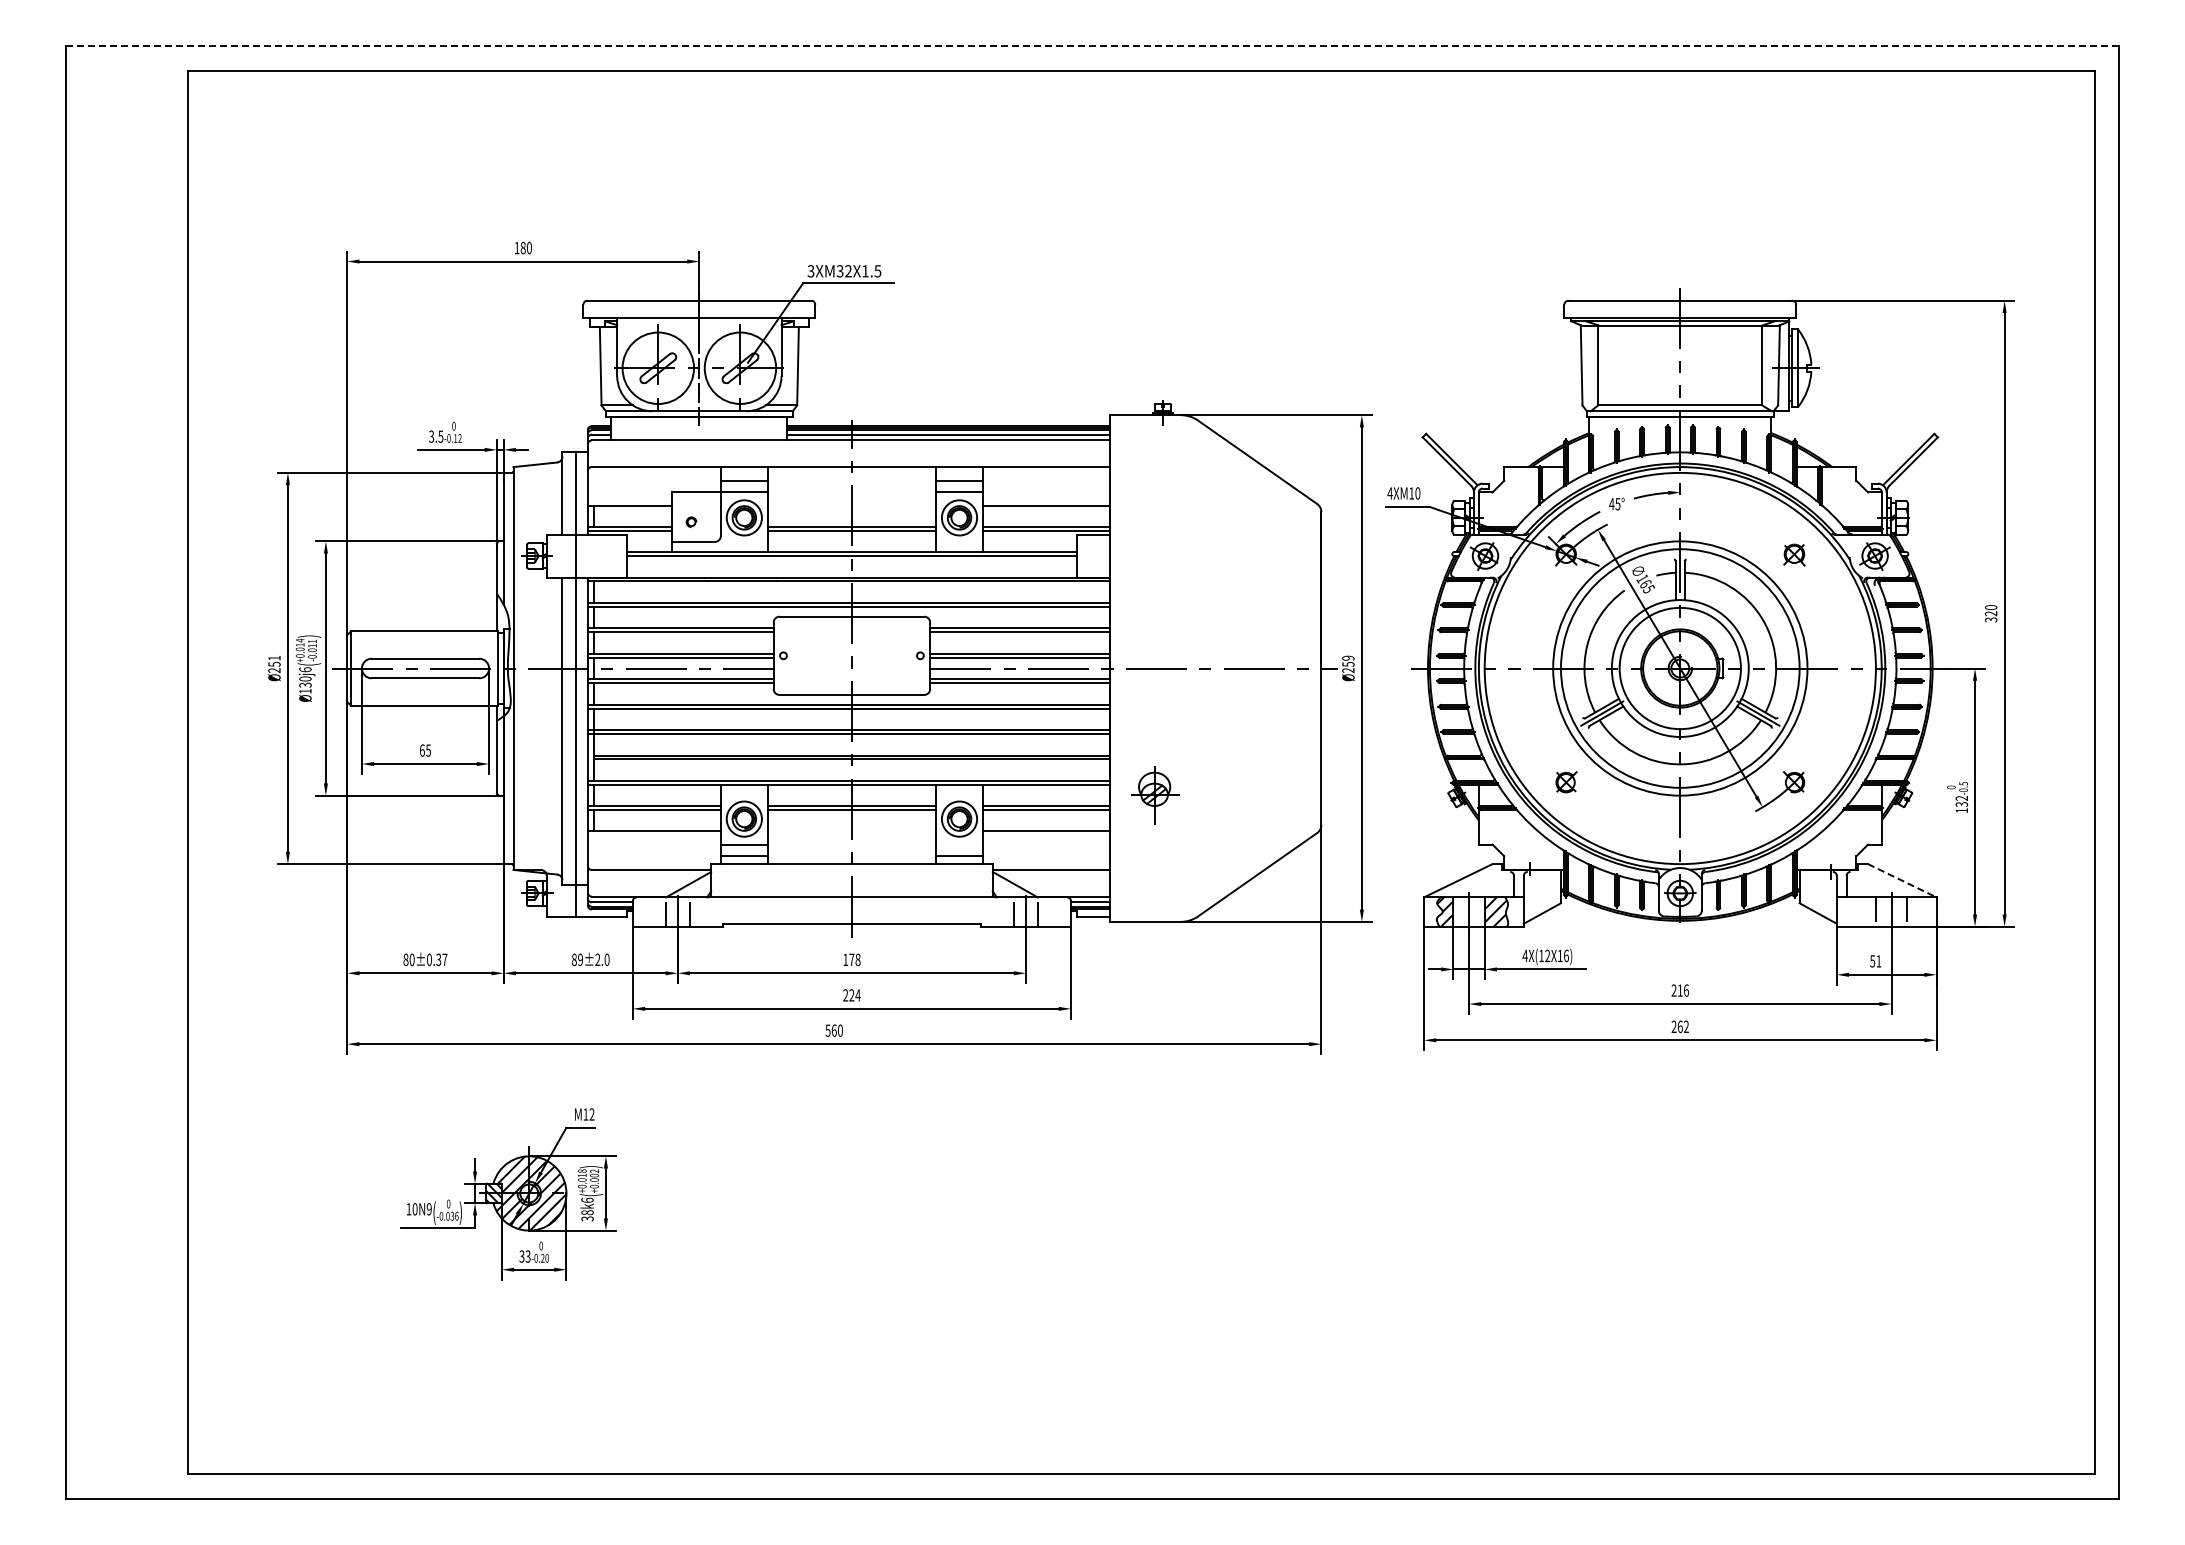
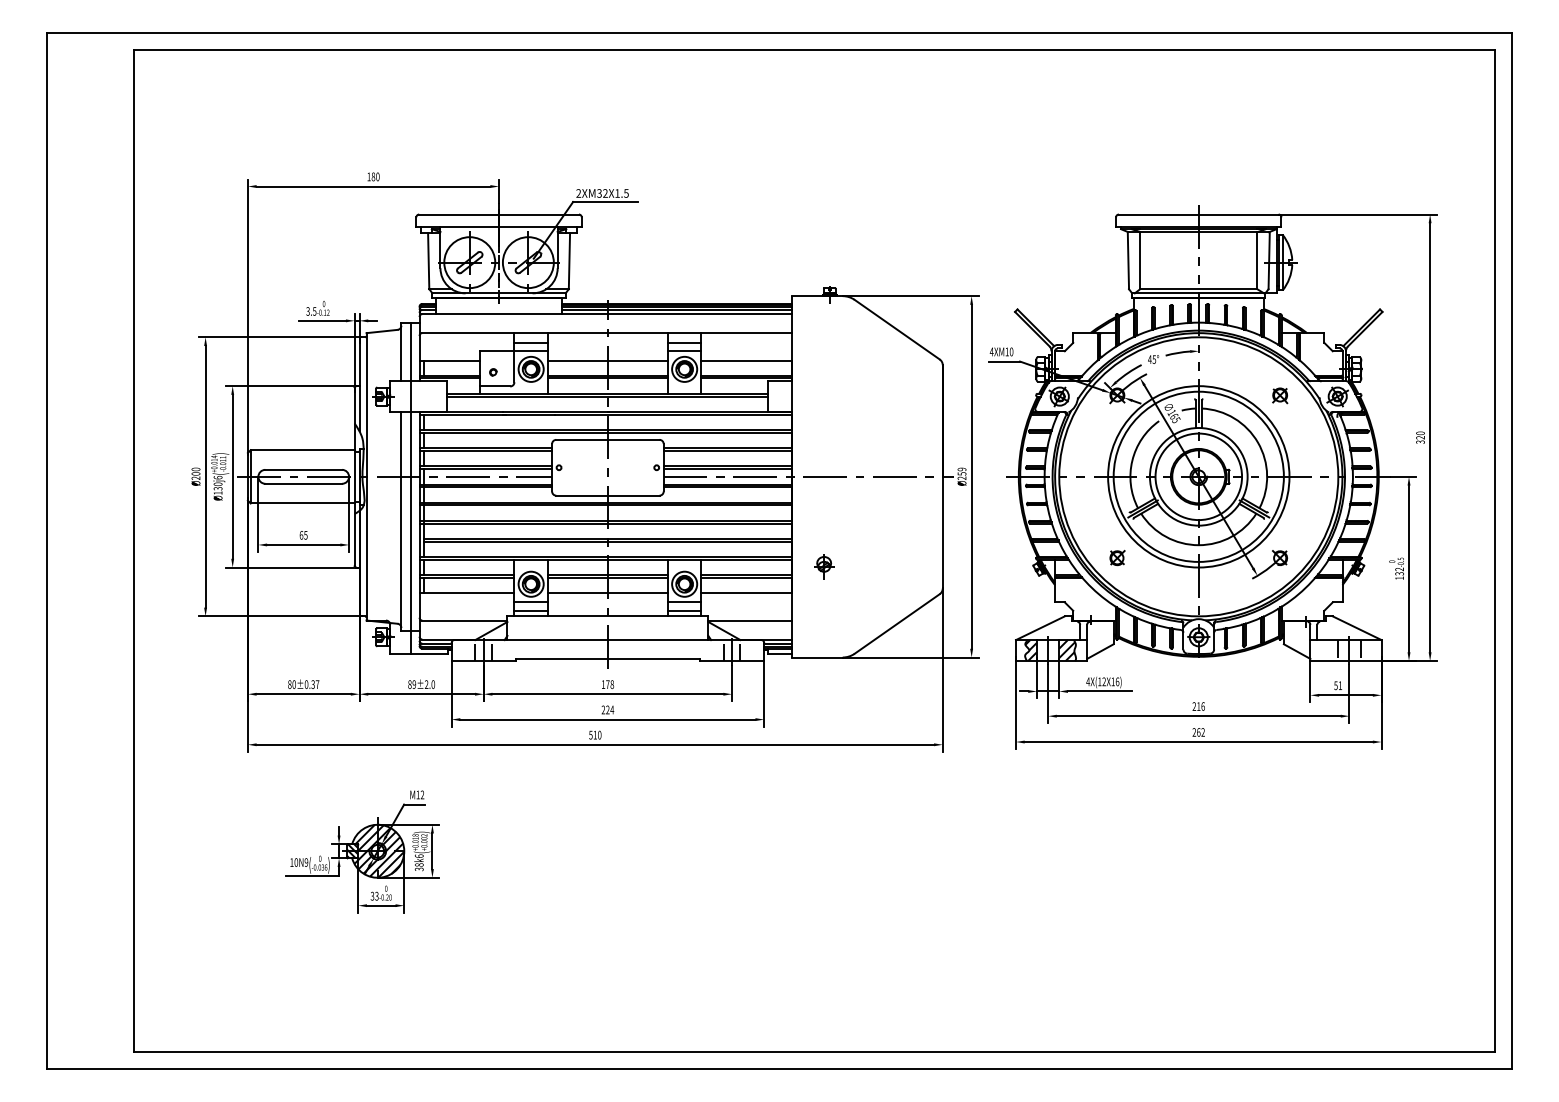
line: (1092, 46) -> (779, 33), dashed -> solid
text: (810, 271) -> (578, 193), 3XM32X1.5 -> 2XM32X1.5
line: (851, 505) -> (607, 360), added
text: (274, 660) -> (196, 471), Ø251 -> Ø200
part: (1155, 794) -> (824, 566), size x0.62
line: (851, 830) -> (607, 592), added
line: (959, 844) -> (684, 602), added
line: (1902, 880) -> (1357, 628), dashed -> solid
text: (833, 1030) -> (594, 735), 560 -> 510

